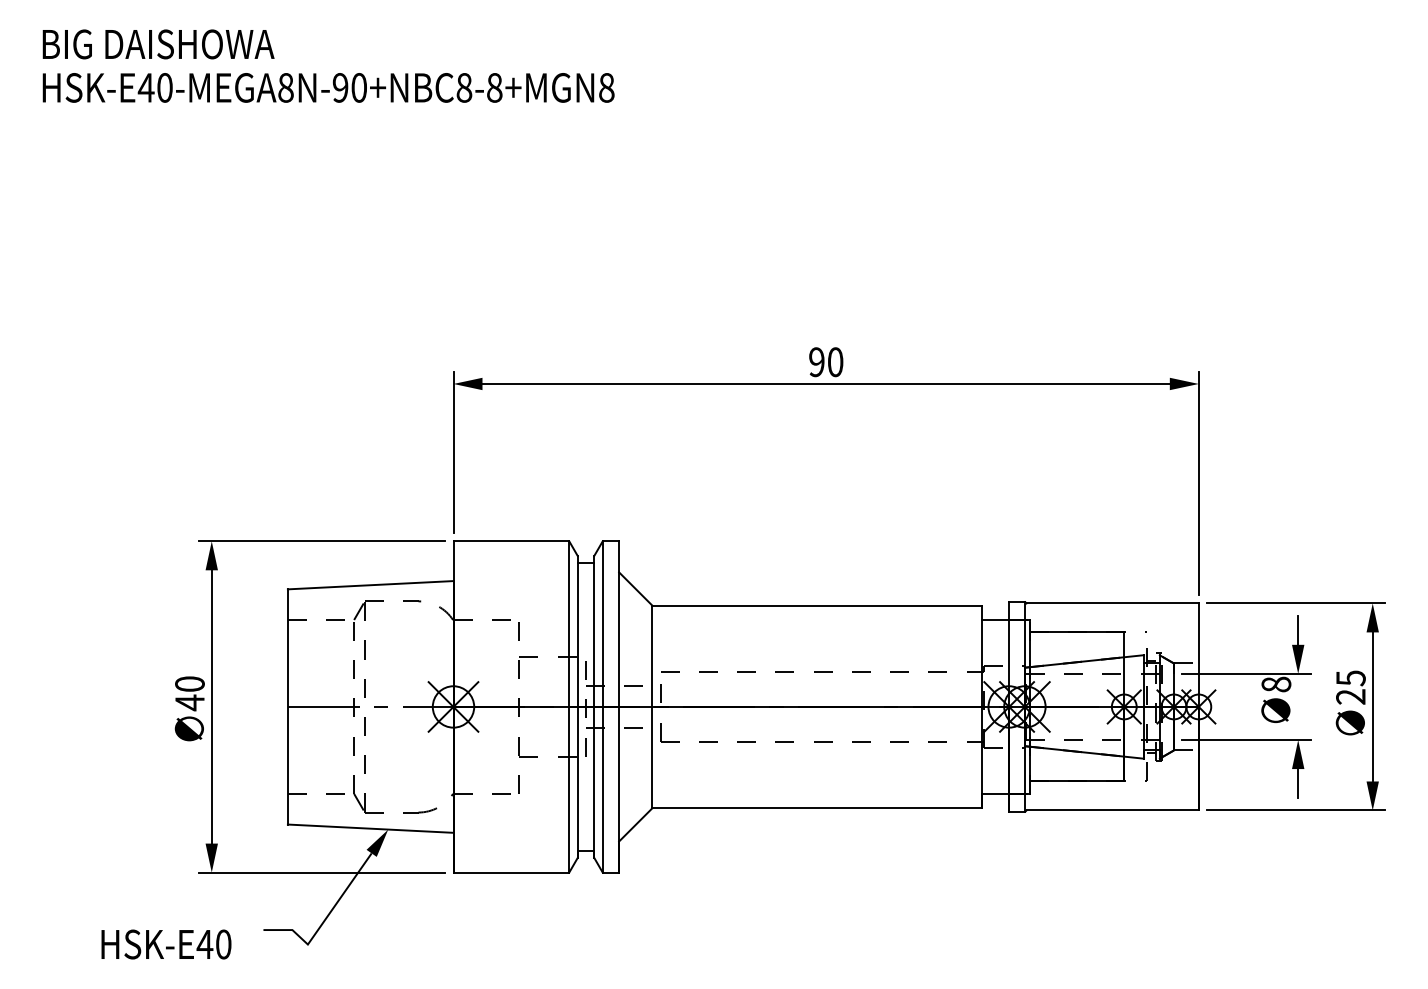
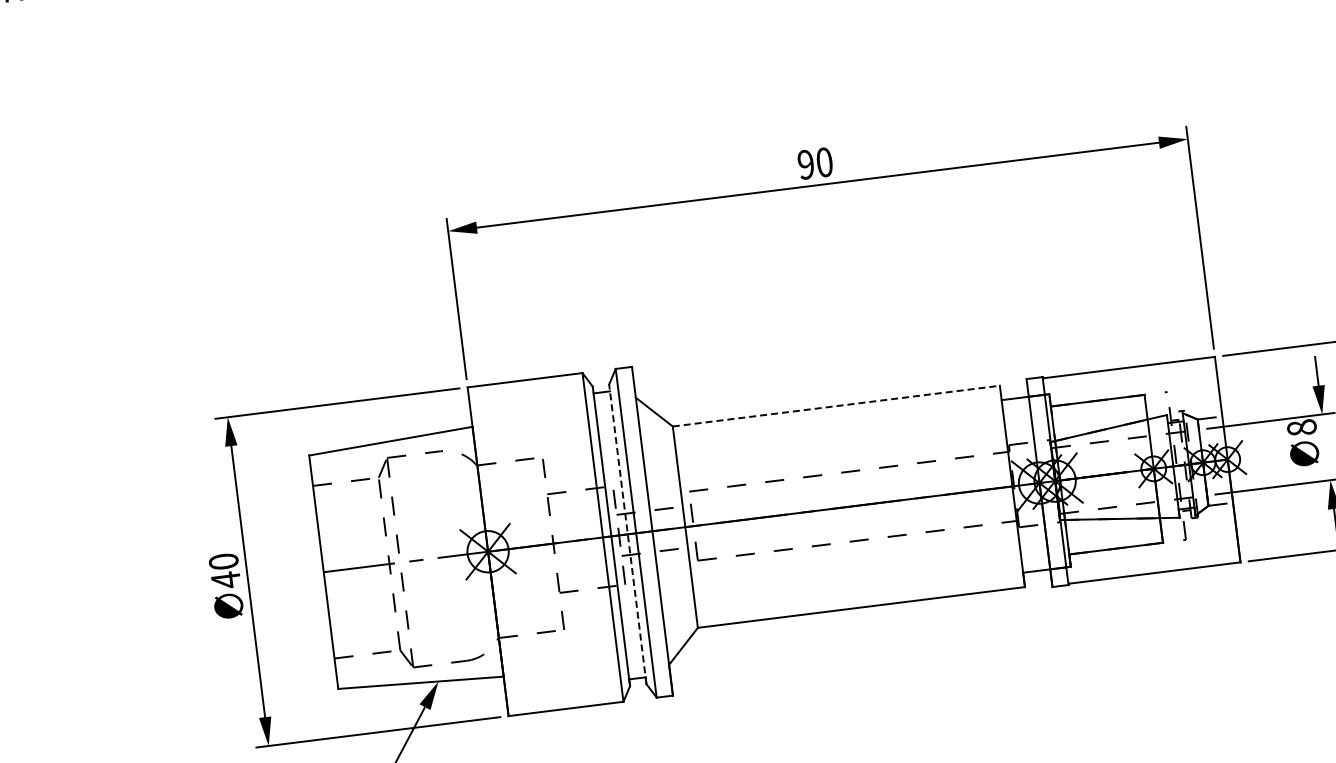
line: (817, 605) -> (836, 406), solid -> dashed
line: (594, 706) -> (627, 533), solid -> dashed

